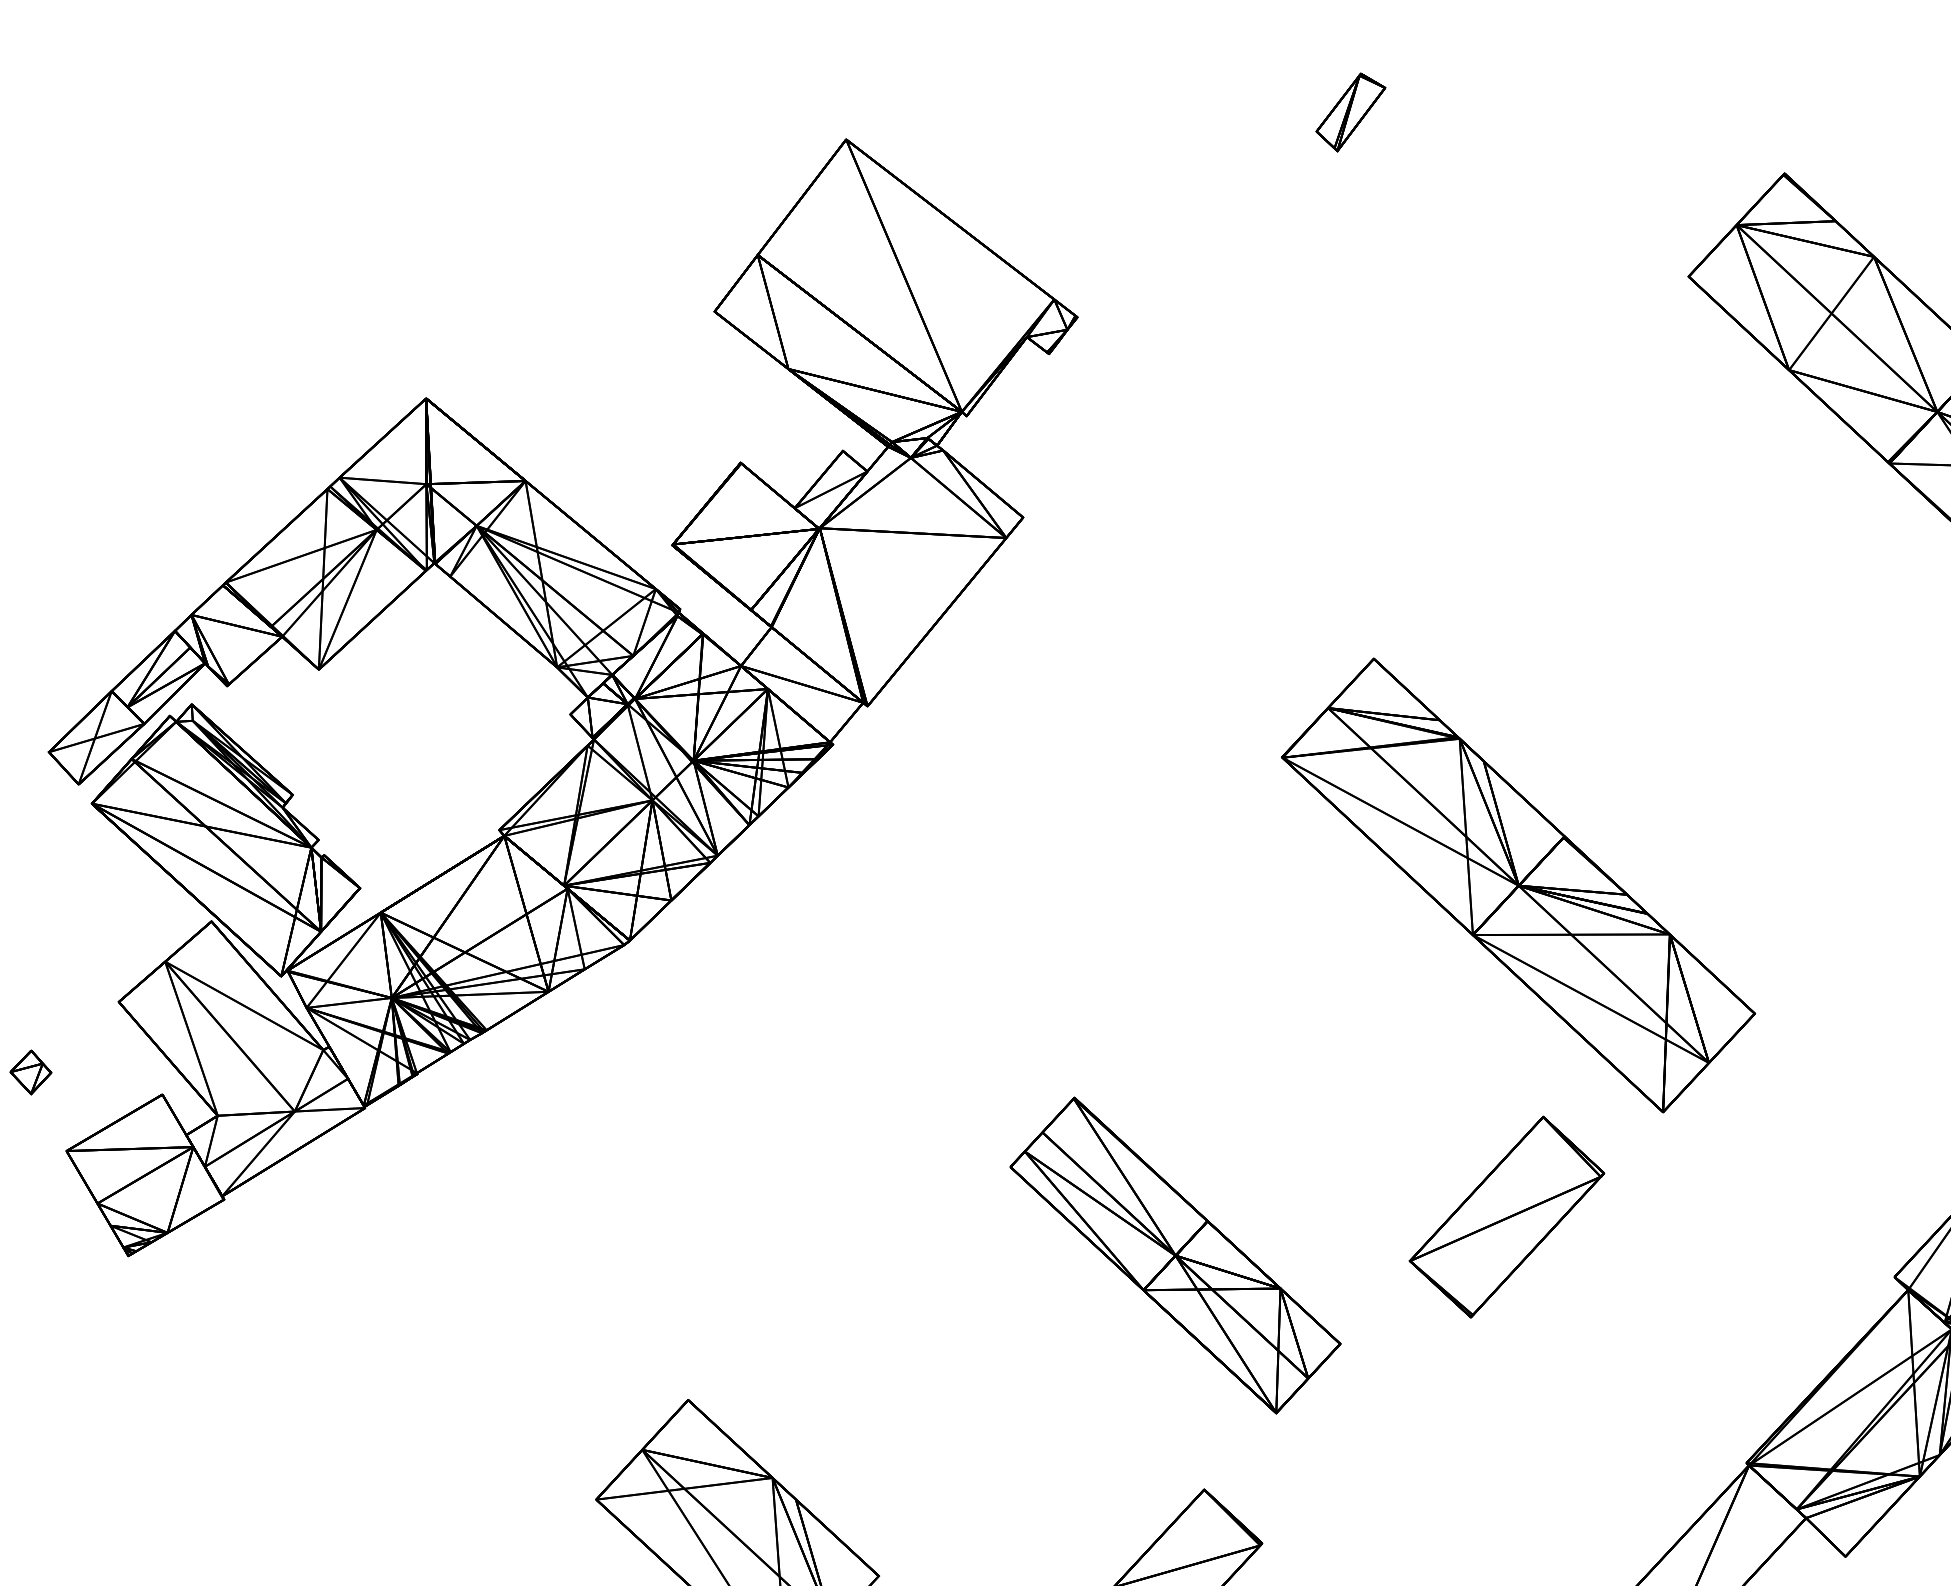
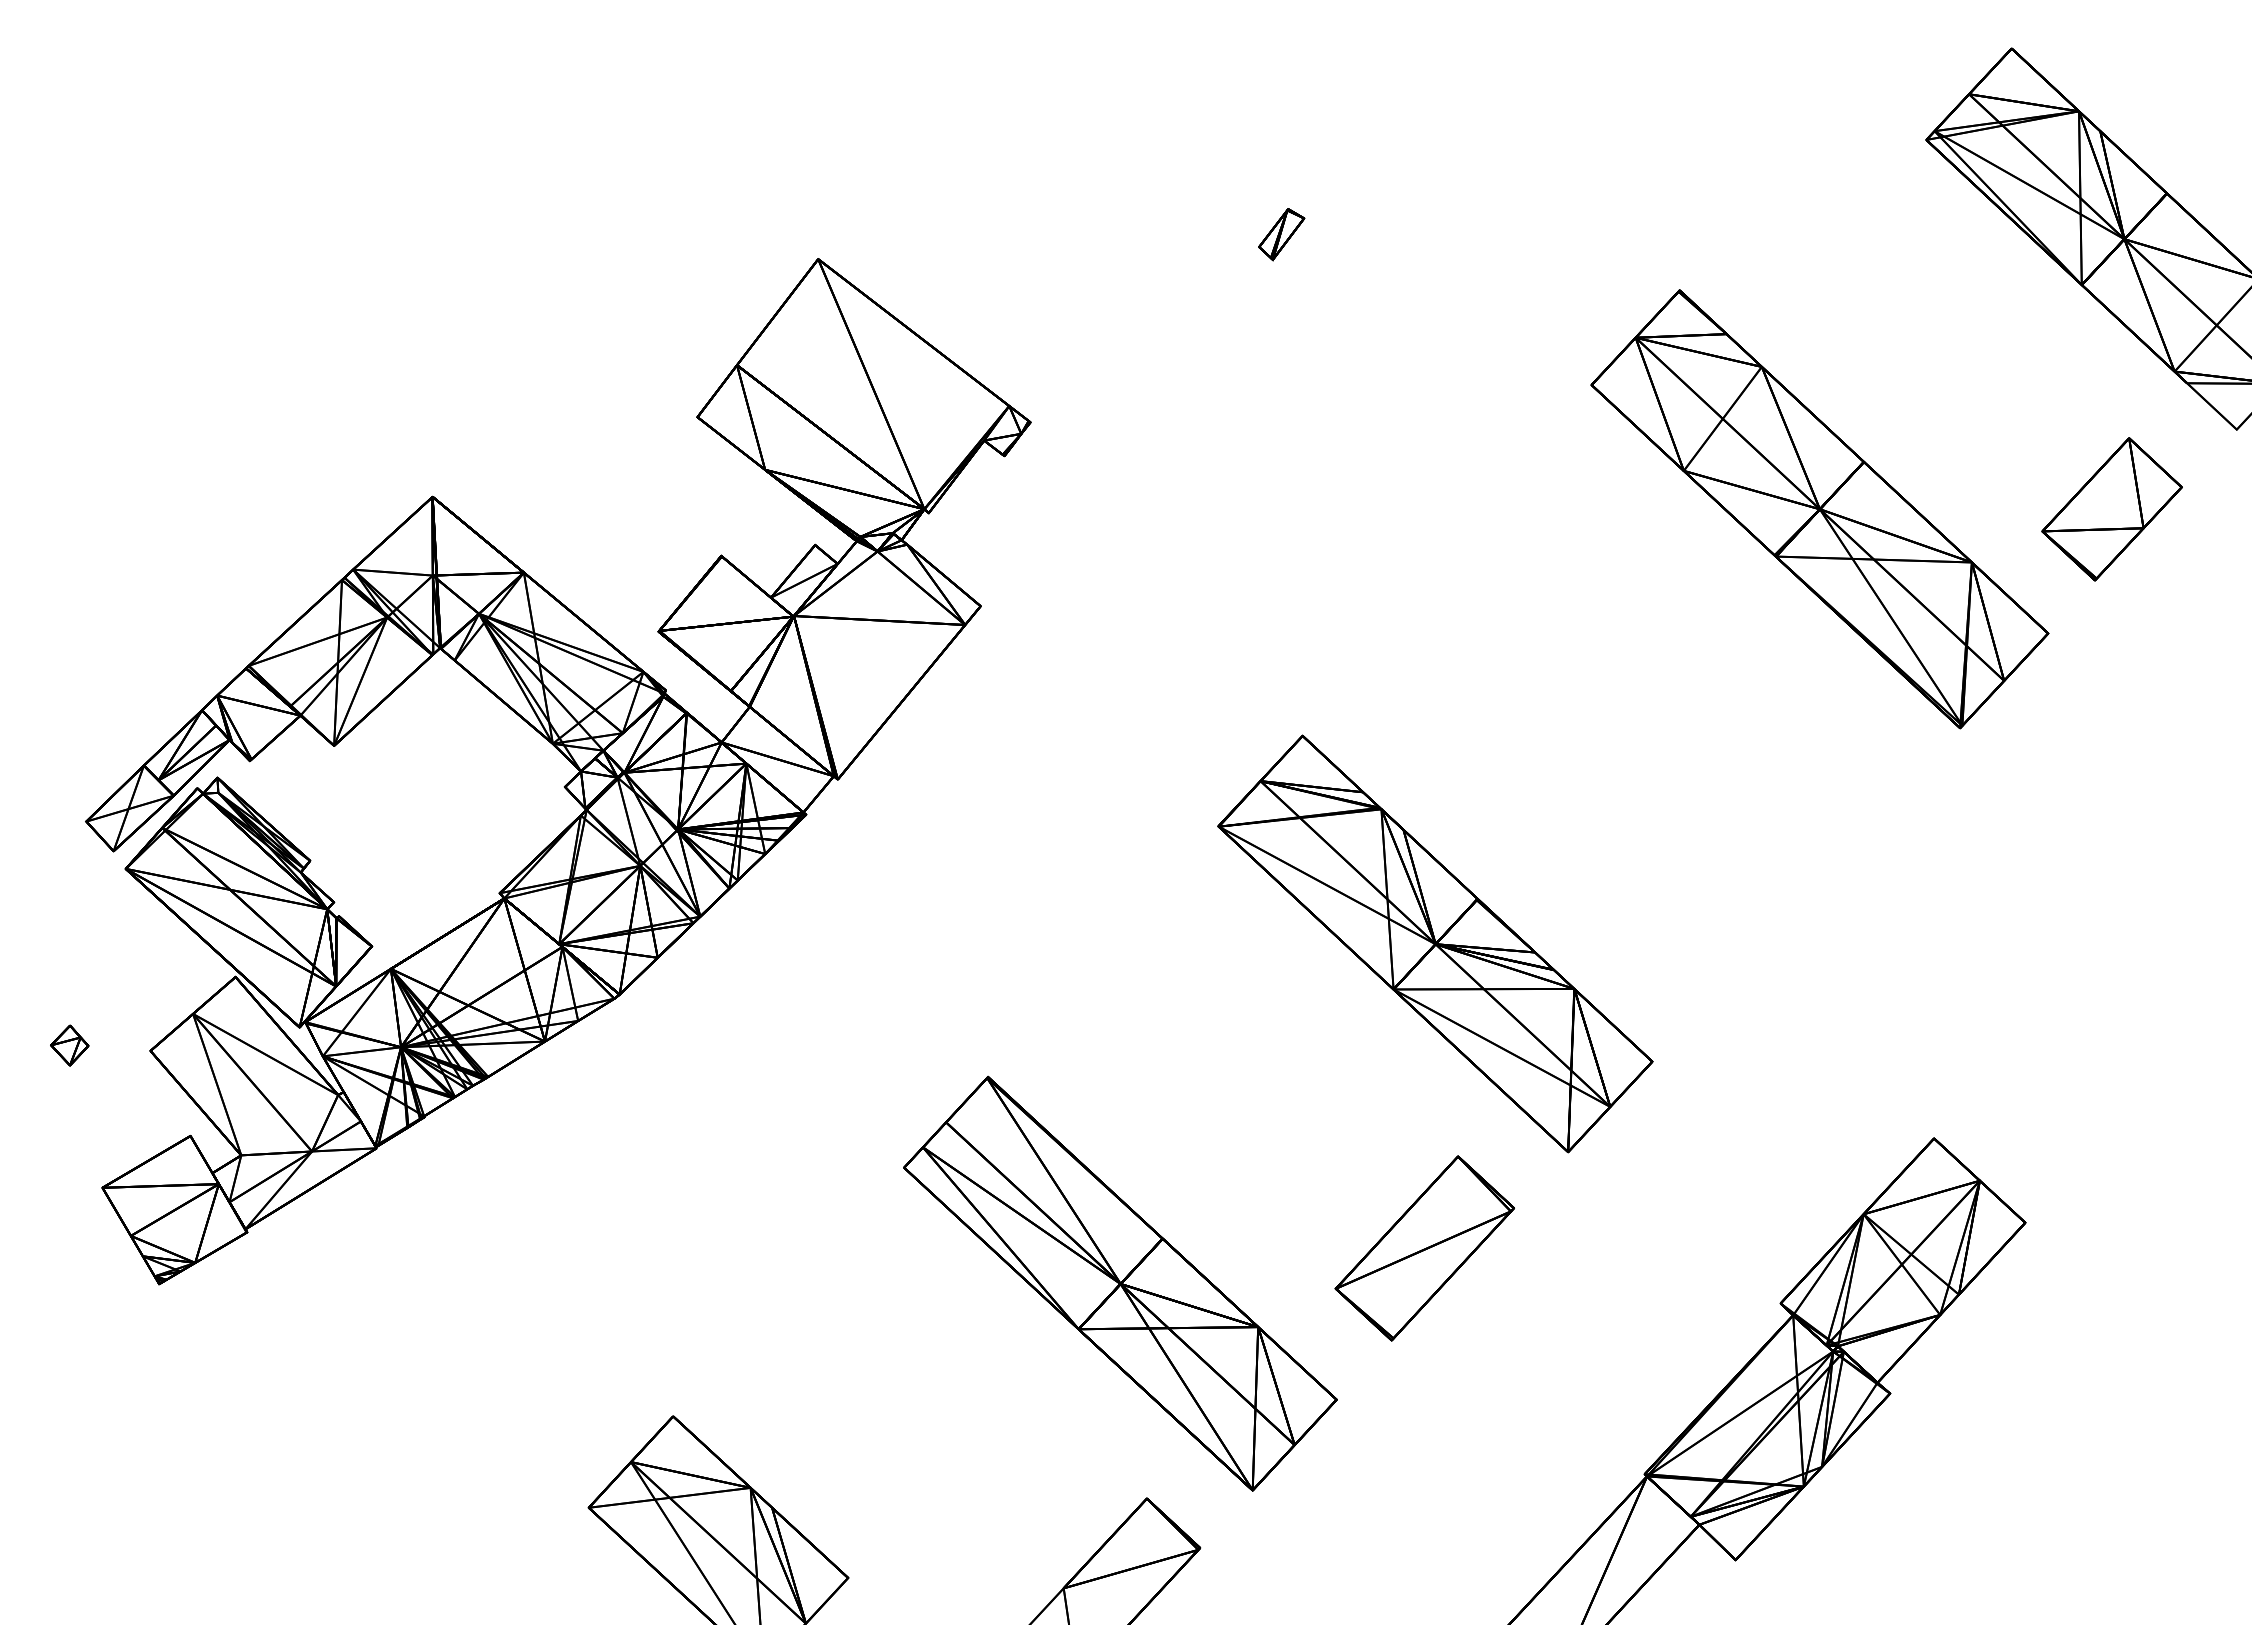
part: (1350, 112) -> (1281, 234), size x0.71
part: (30, 1072) -> (69, 1045), moved
part: (1175, 1255) -> (1120, 1283), size x1.43

